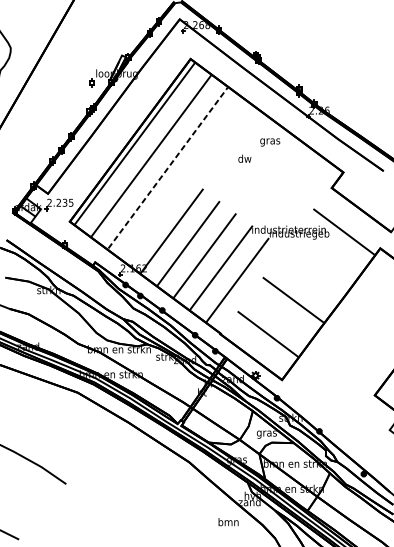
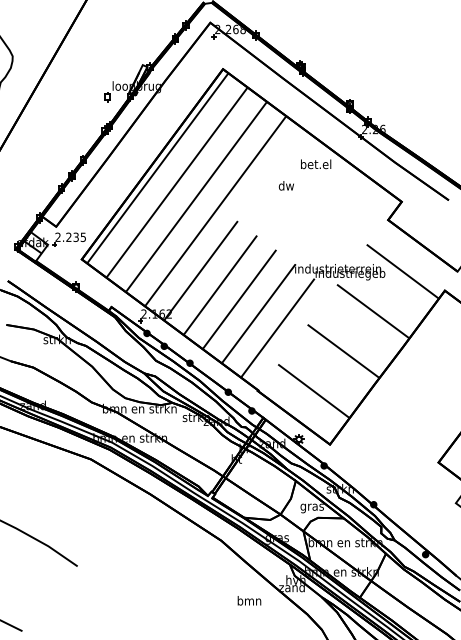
text: (270, 141) -> (316, 165), gras -> bet.el
line: (167, 167) -> (196, 196), dashed -> solid
line: (184, 180) -> (215, 211), added
line: (318, 266) -> (372, 311), added
text: (228, 521) -> (249, 600), moved

